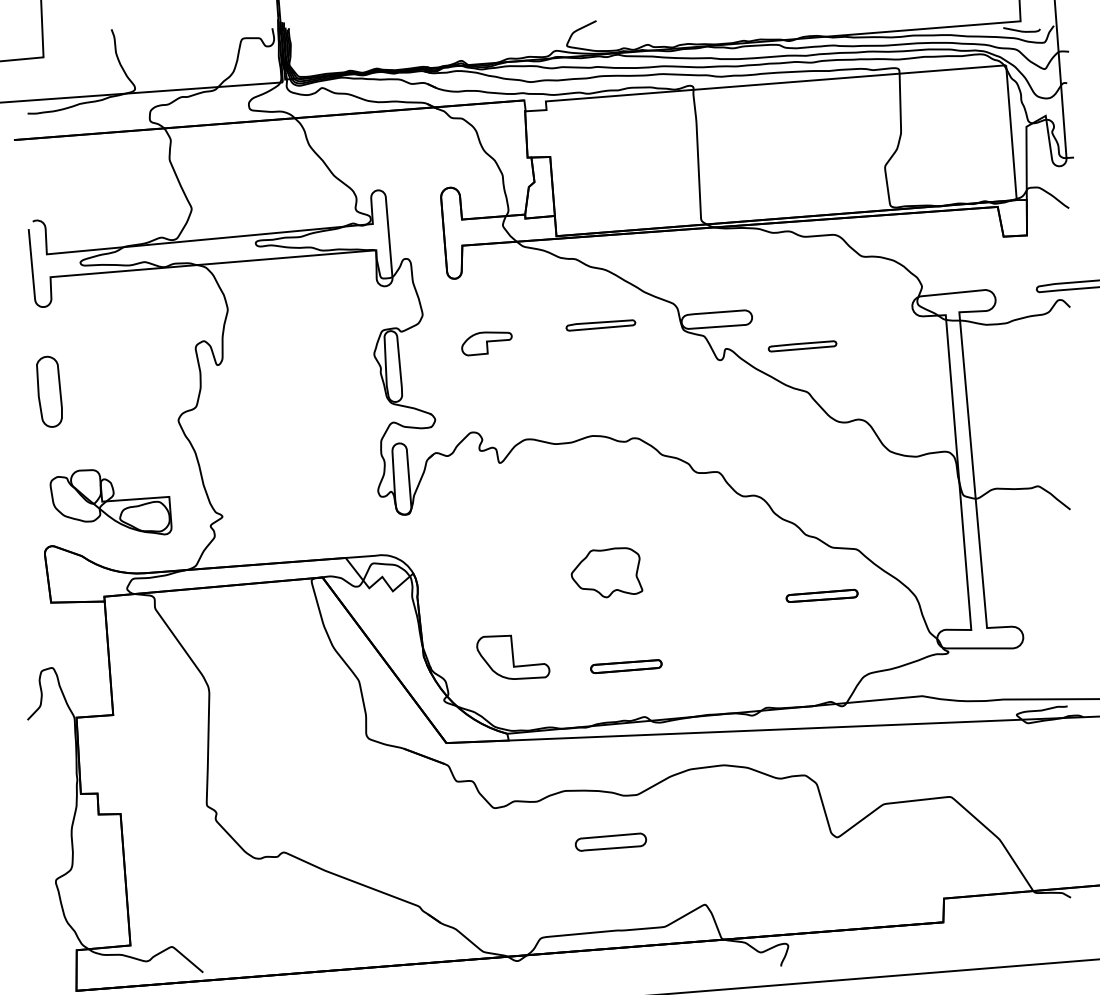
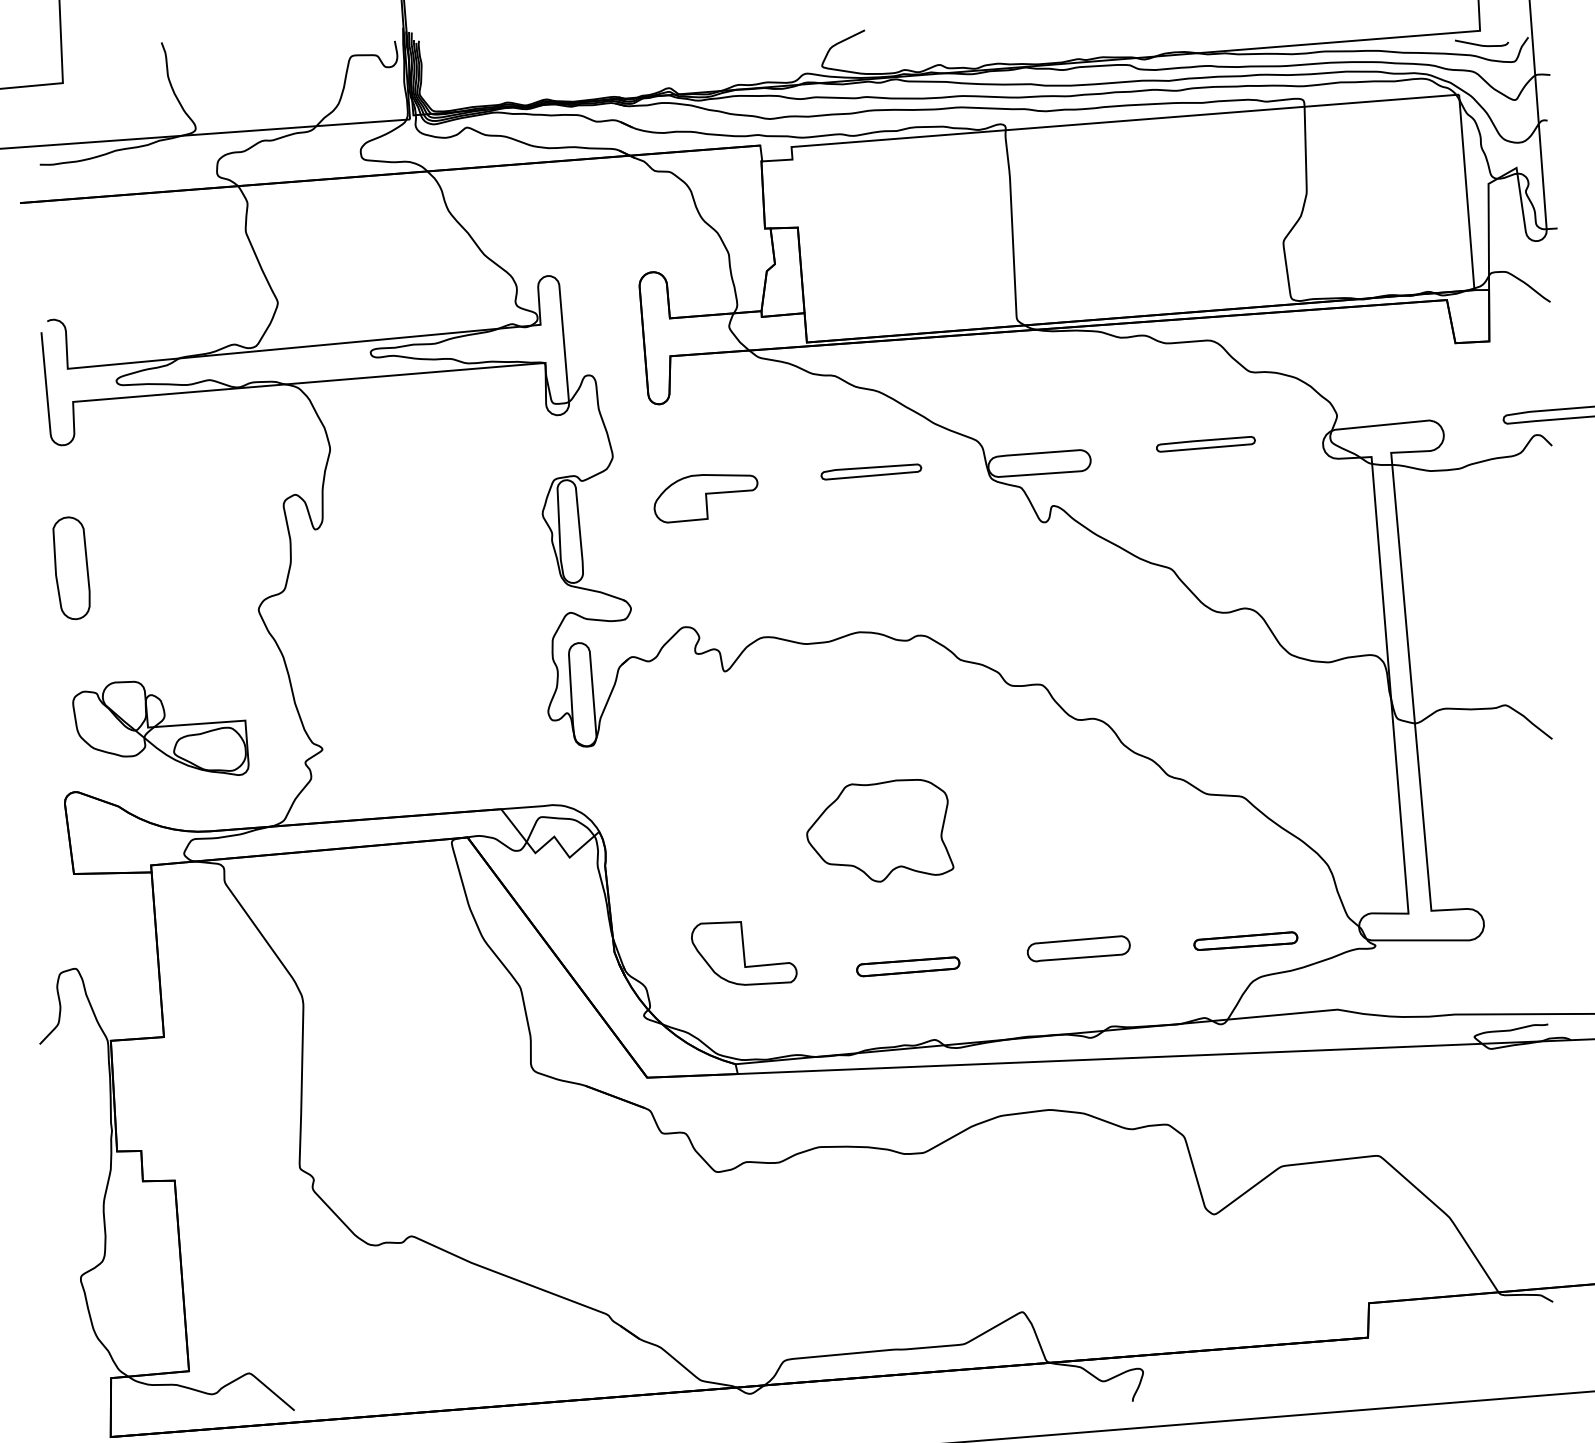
part: (486, 343) -> (705, 498), size x1.43
part: (802, 346) -> (1205, 444), moved
part: (606, 572) -> (879, 830), size x1.43
part: (821, 595) -> (1244, 940), moved
part: (610, 841) -> (1078, 947), moved

